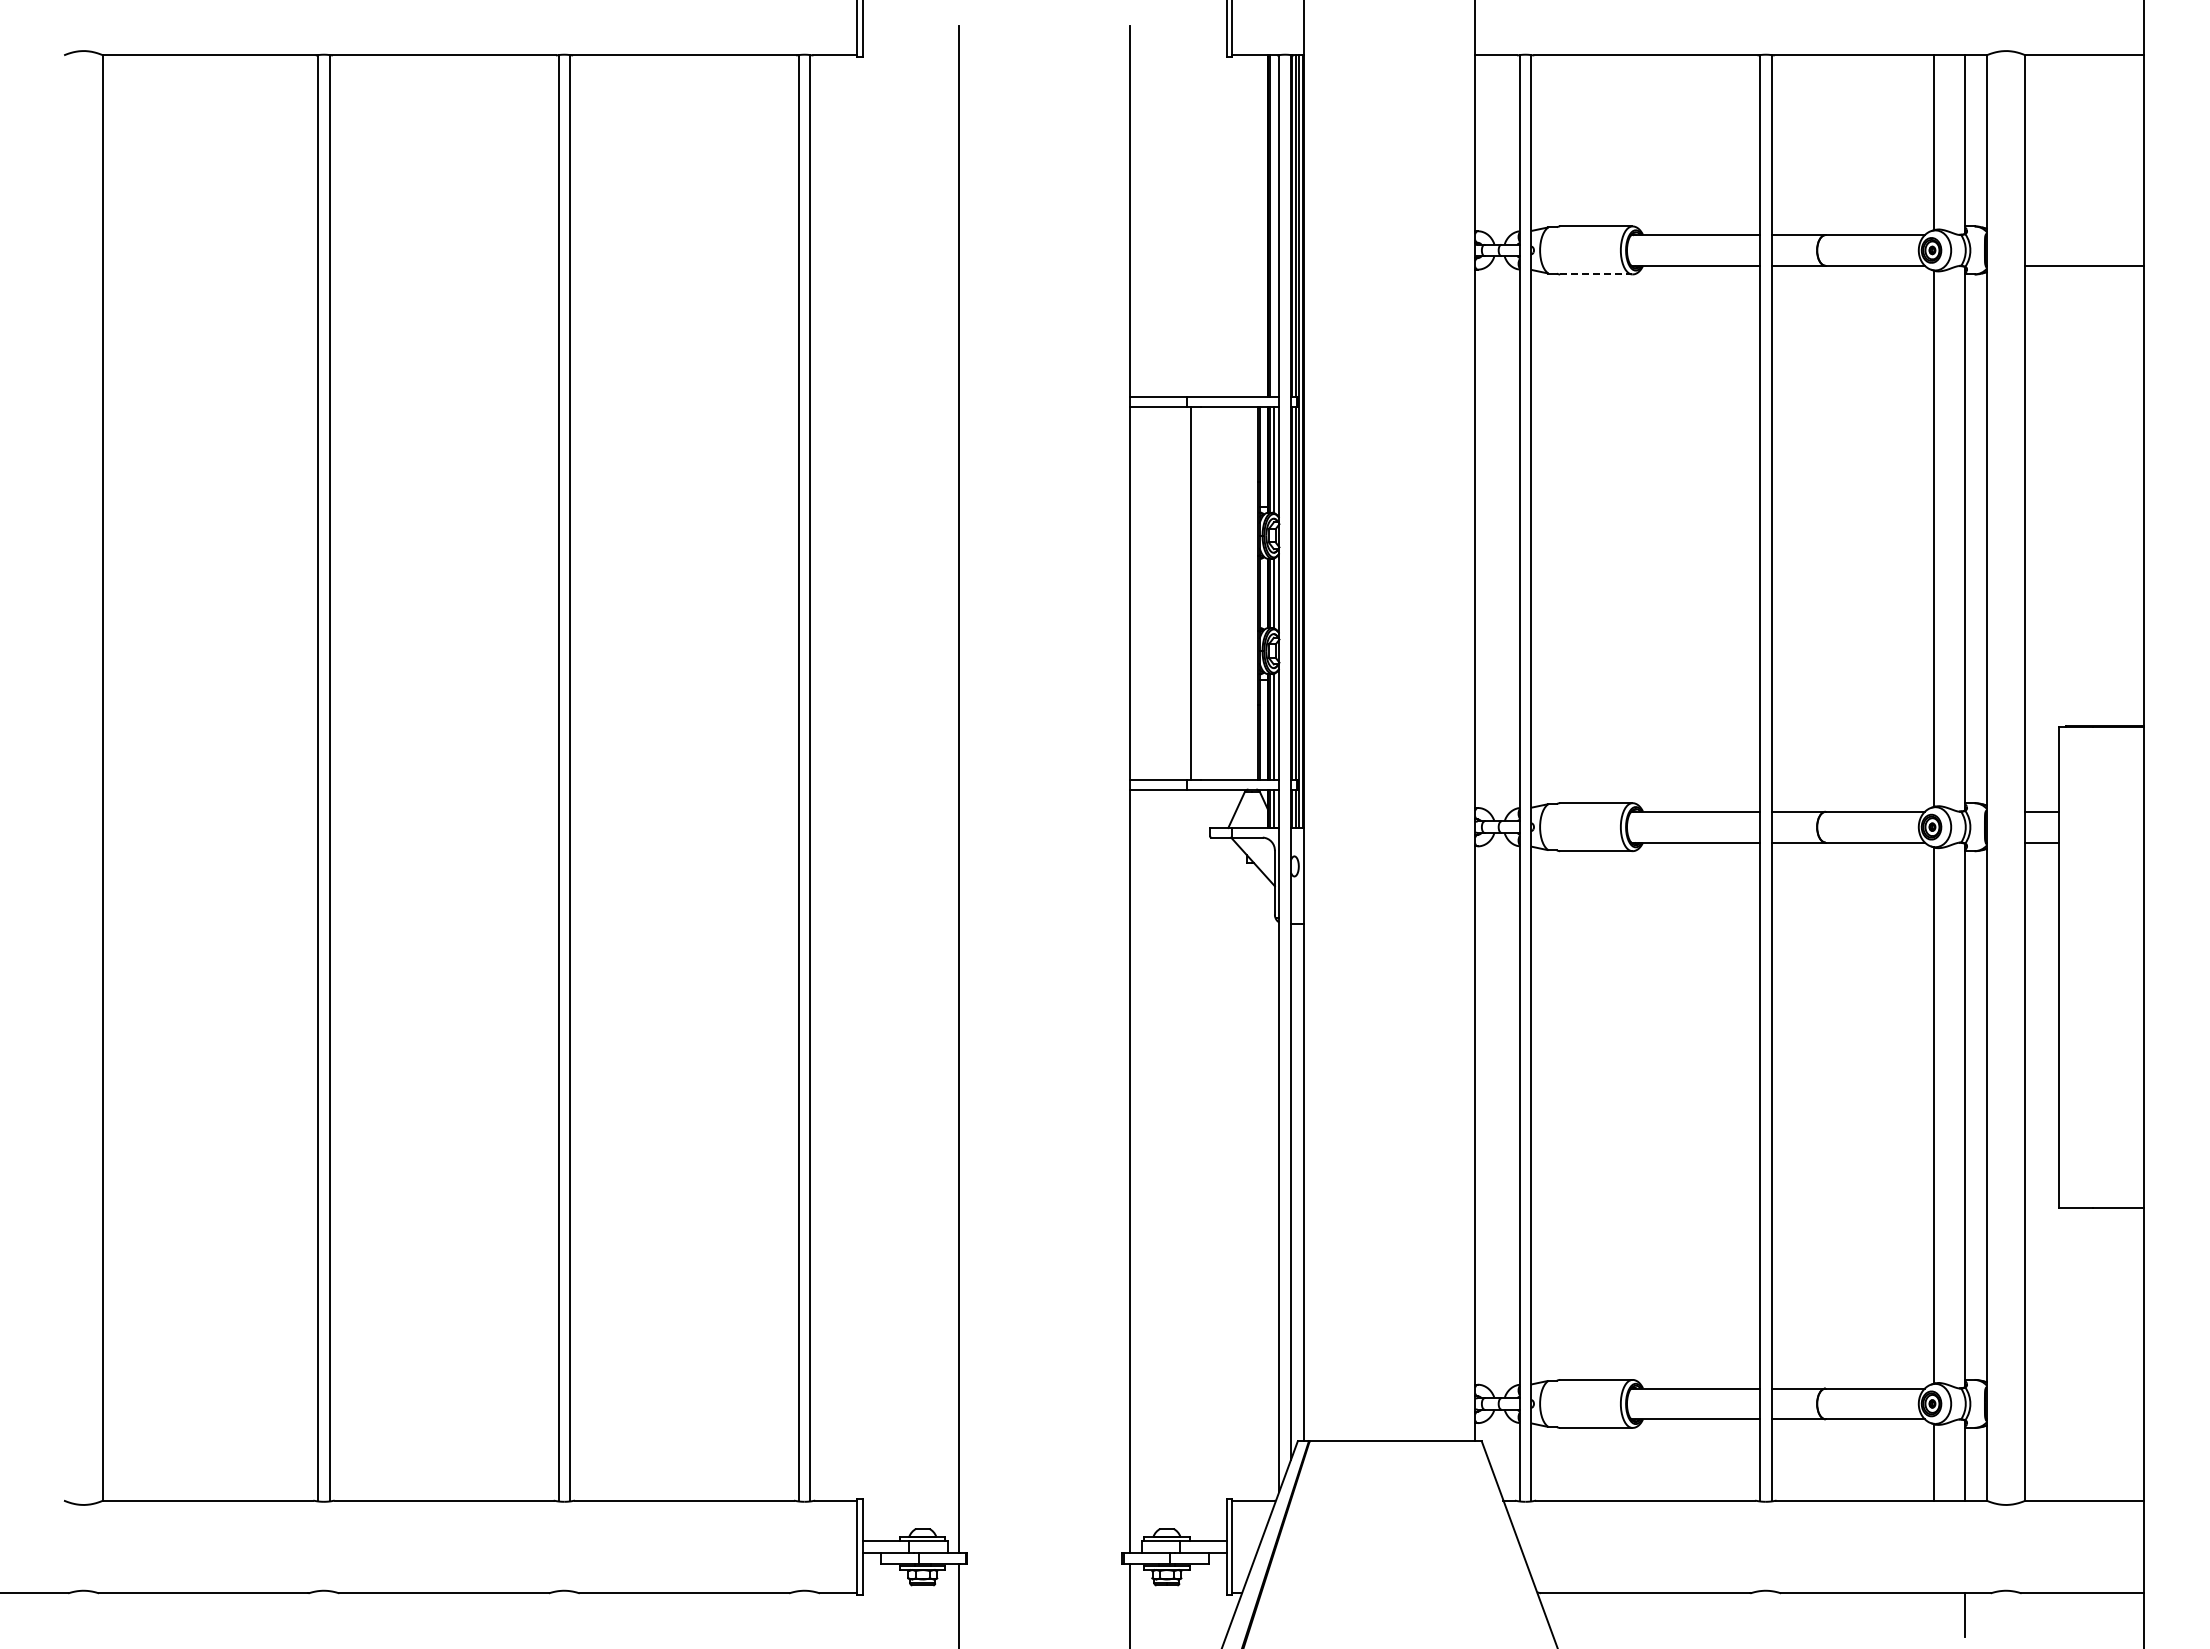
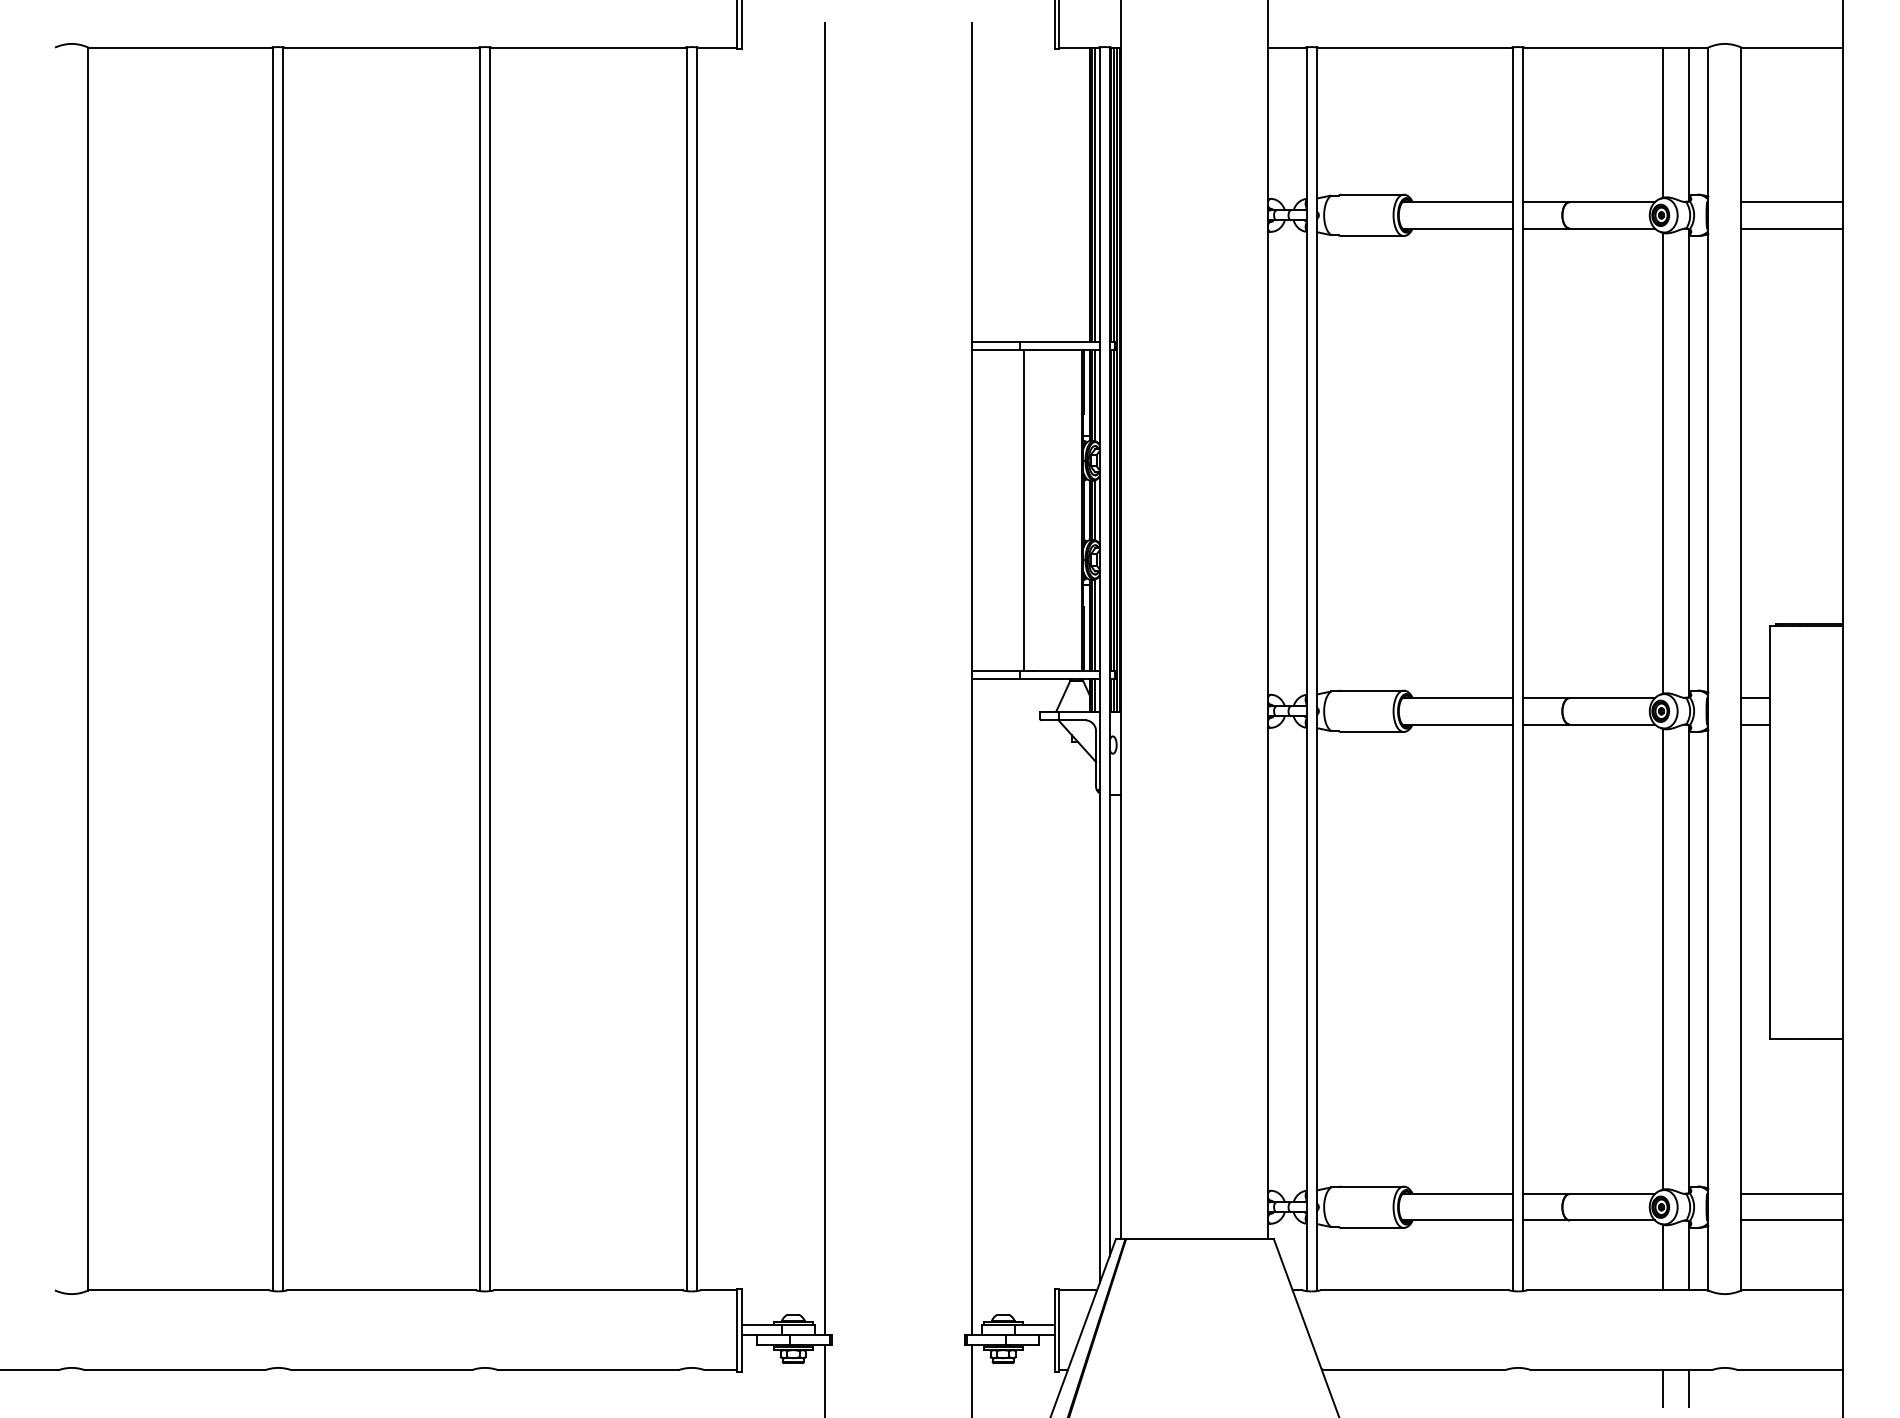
line: (1273, 226) -> (1094, 194), added
line: (2084, 235) -> (1792, 202), added
line: (1596, 274) -> (1372, 236), dashed -> solid
line: (2084, 1388) -> (1792, 1193), added
line: (2084, 1419) -> (1792, 1220), added
line: (1934, 1614) -> (1663, 1388), added

